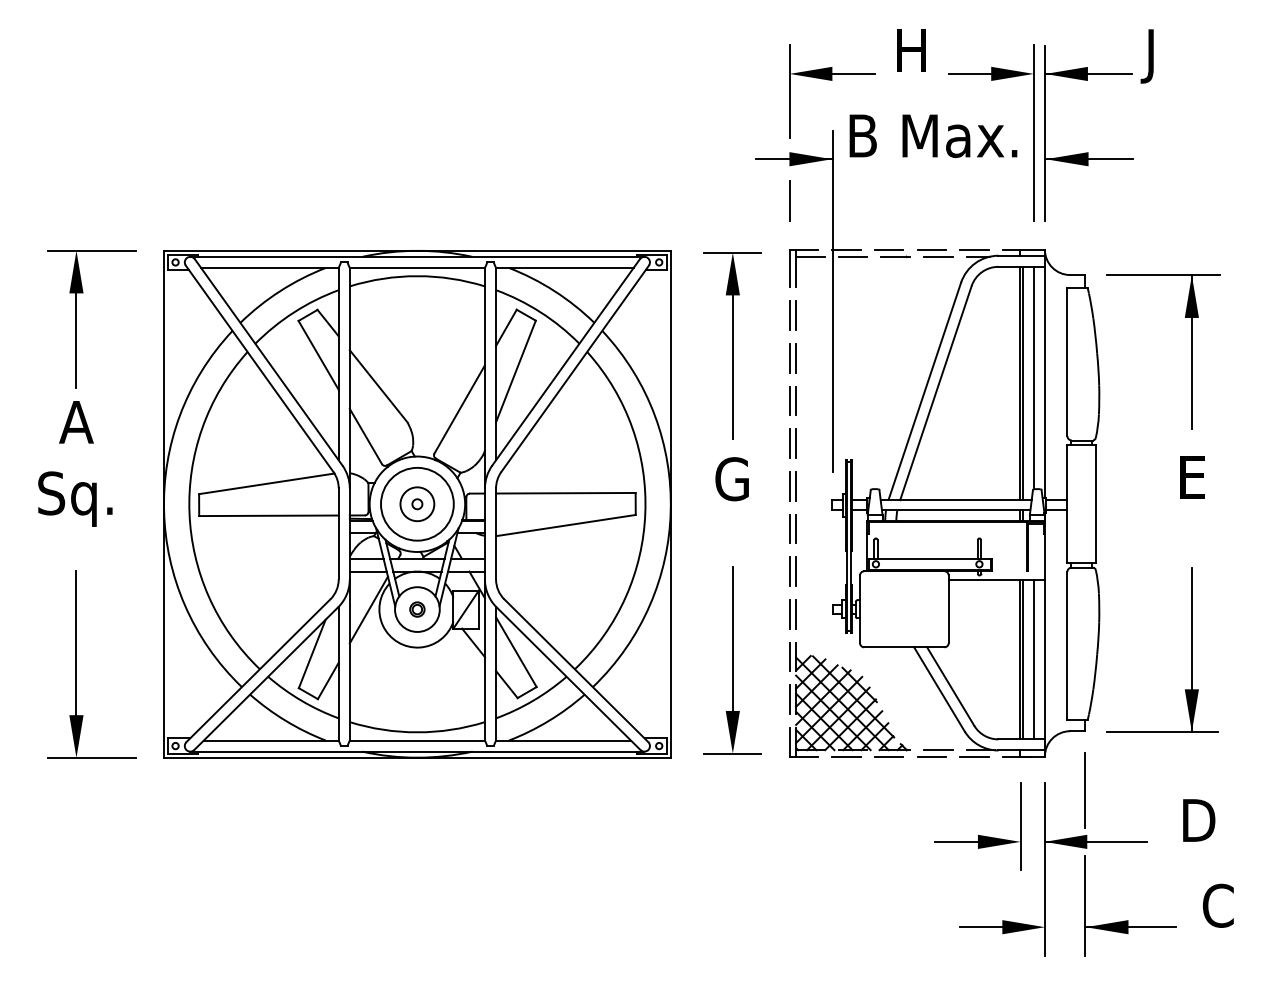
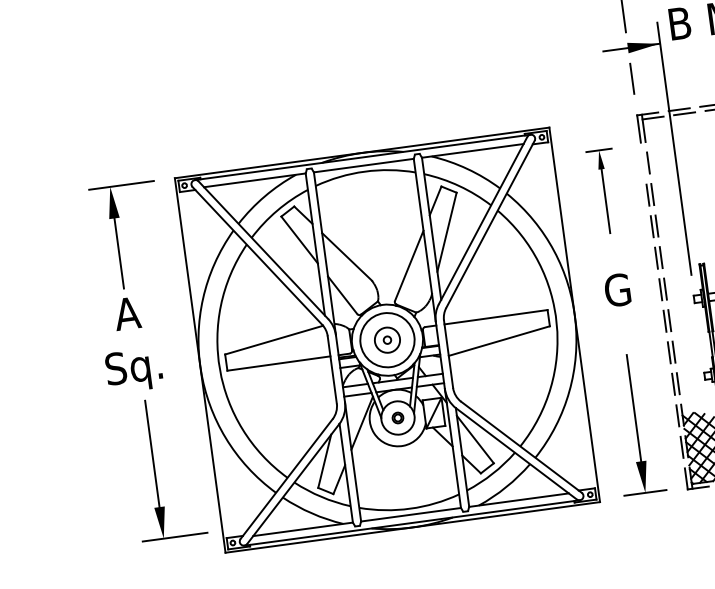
line: (789, 315) -> (643, 163), removed
part: (732, 345) -> (604, 191), size x0.6
part: (76, 664) -> (154, 469), moved

